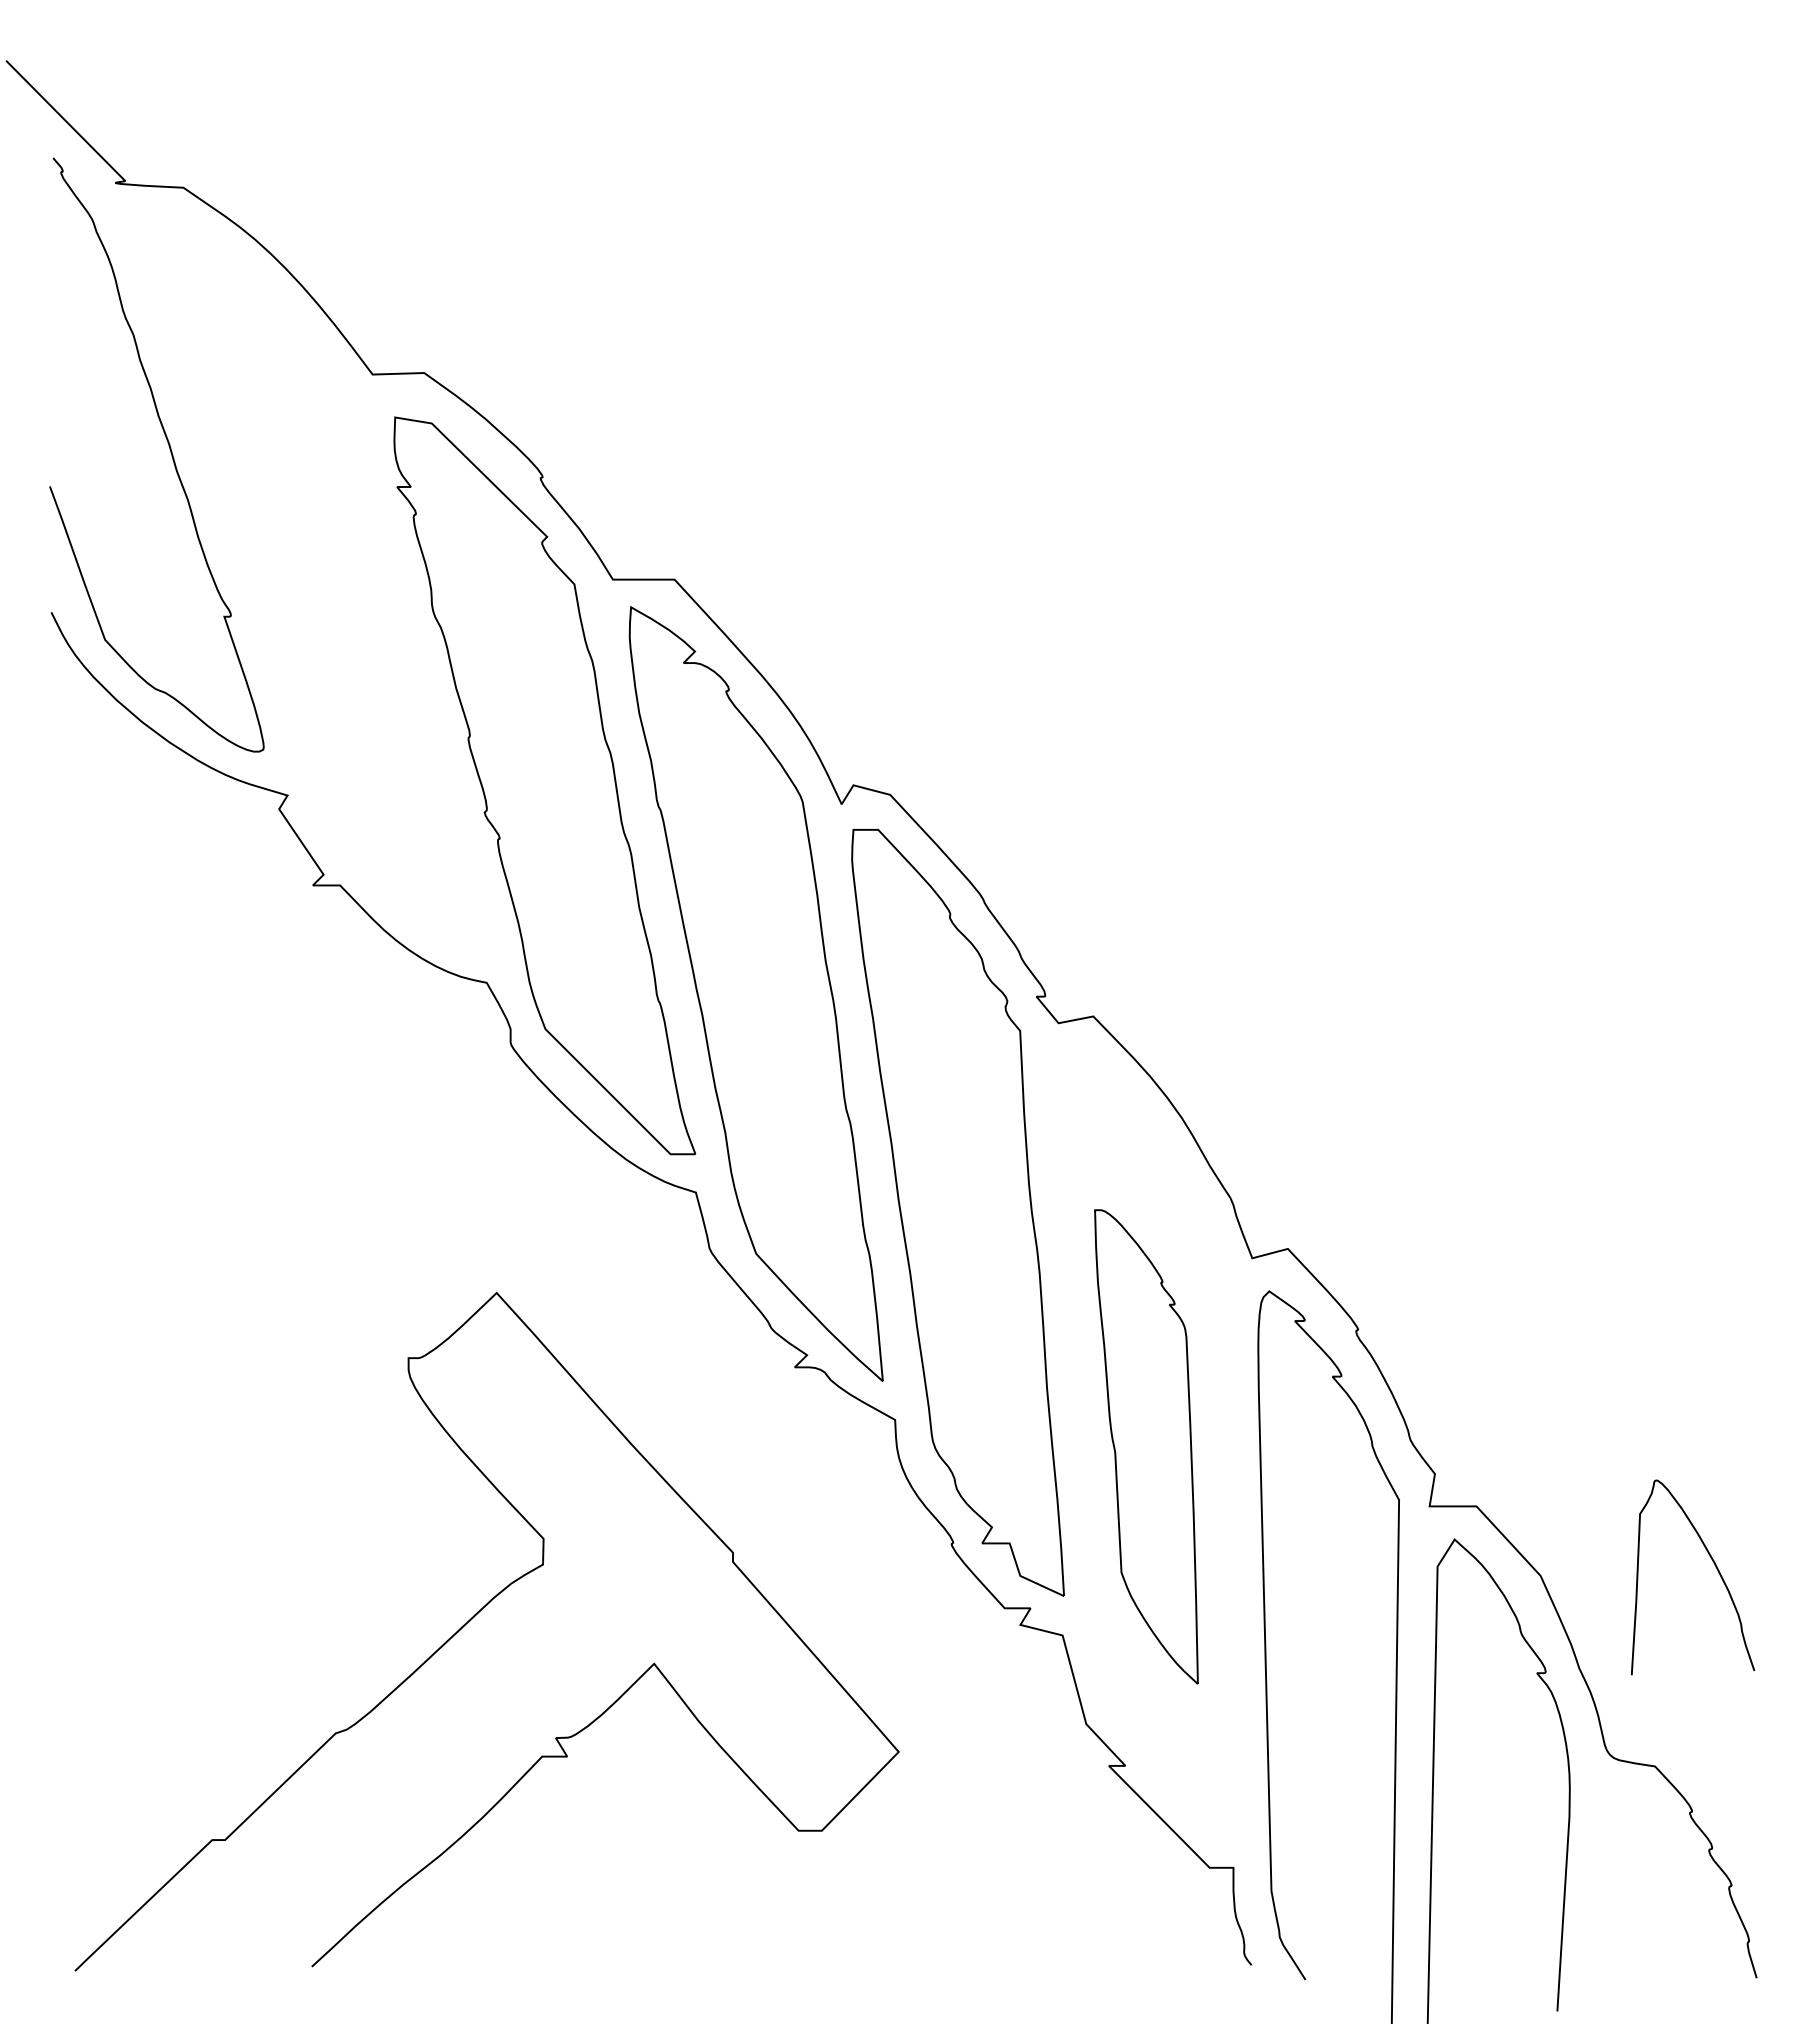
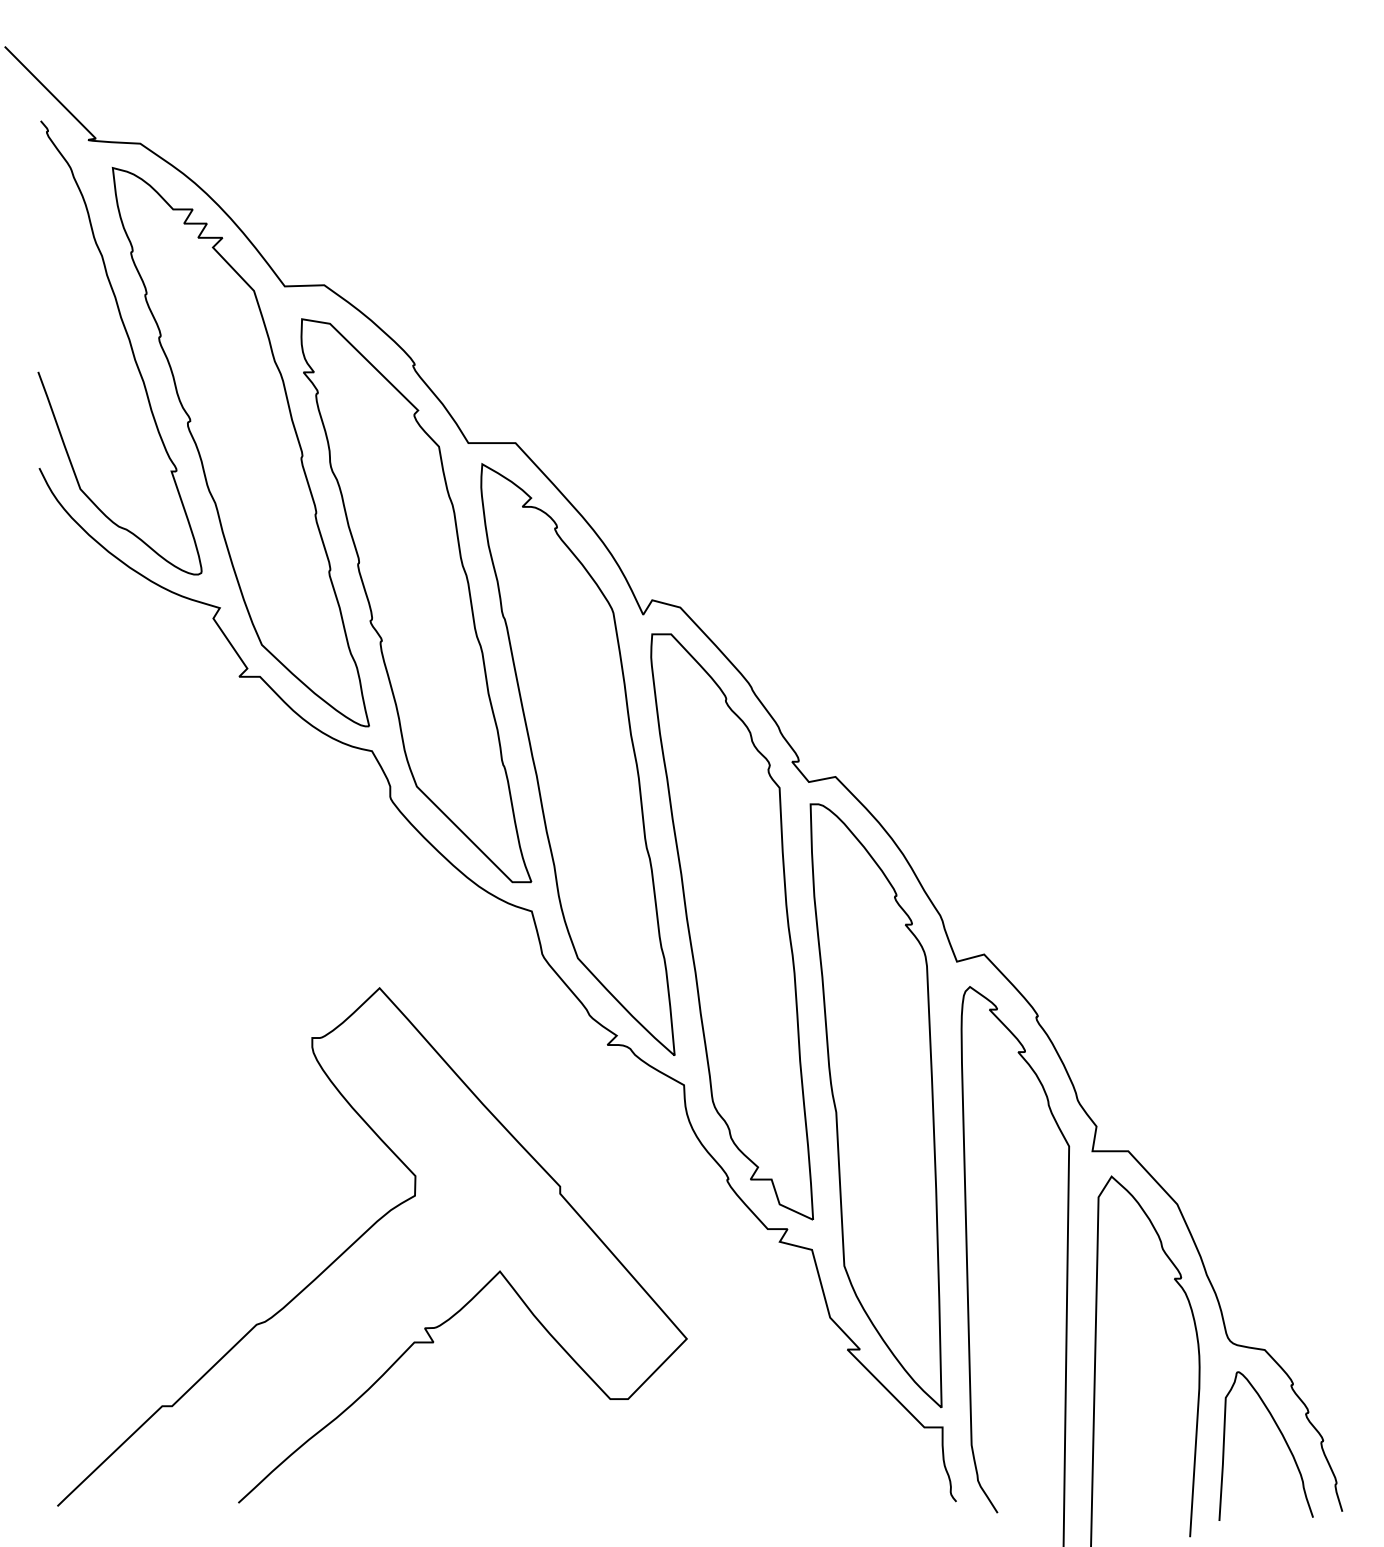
part: (314, 584) -> (240, 446), added
part: (1146, 1446) -> (876, 1105), size x1.67
curve: (1714, 1565) -> (1282, 1437), moved

